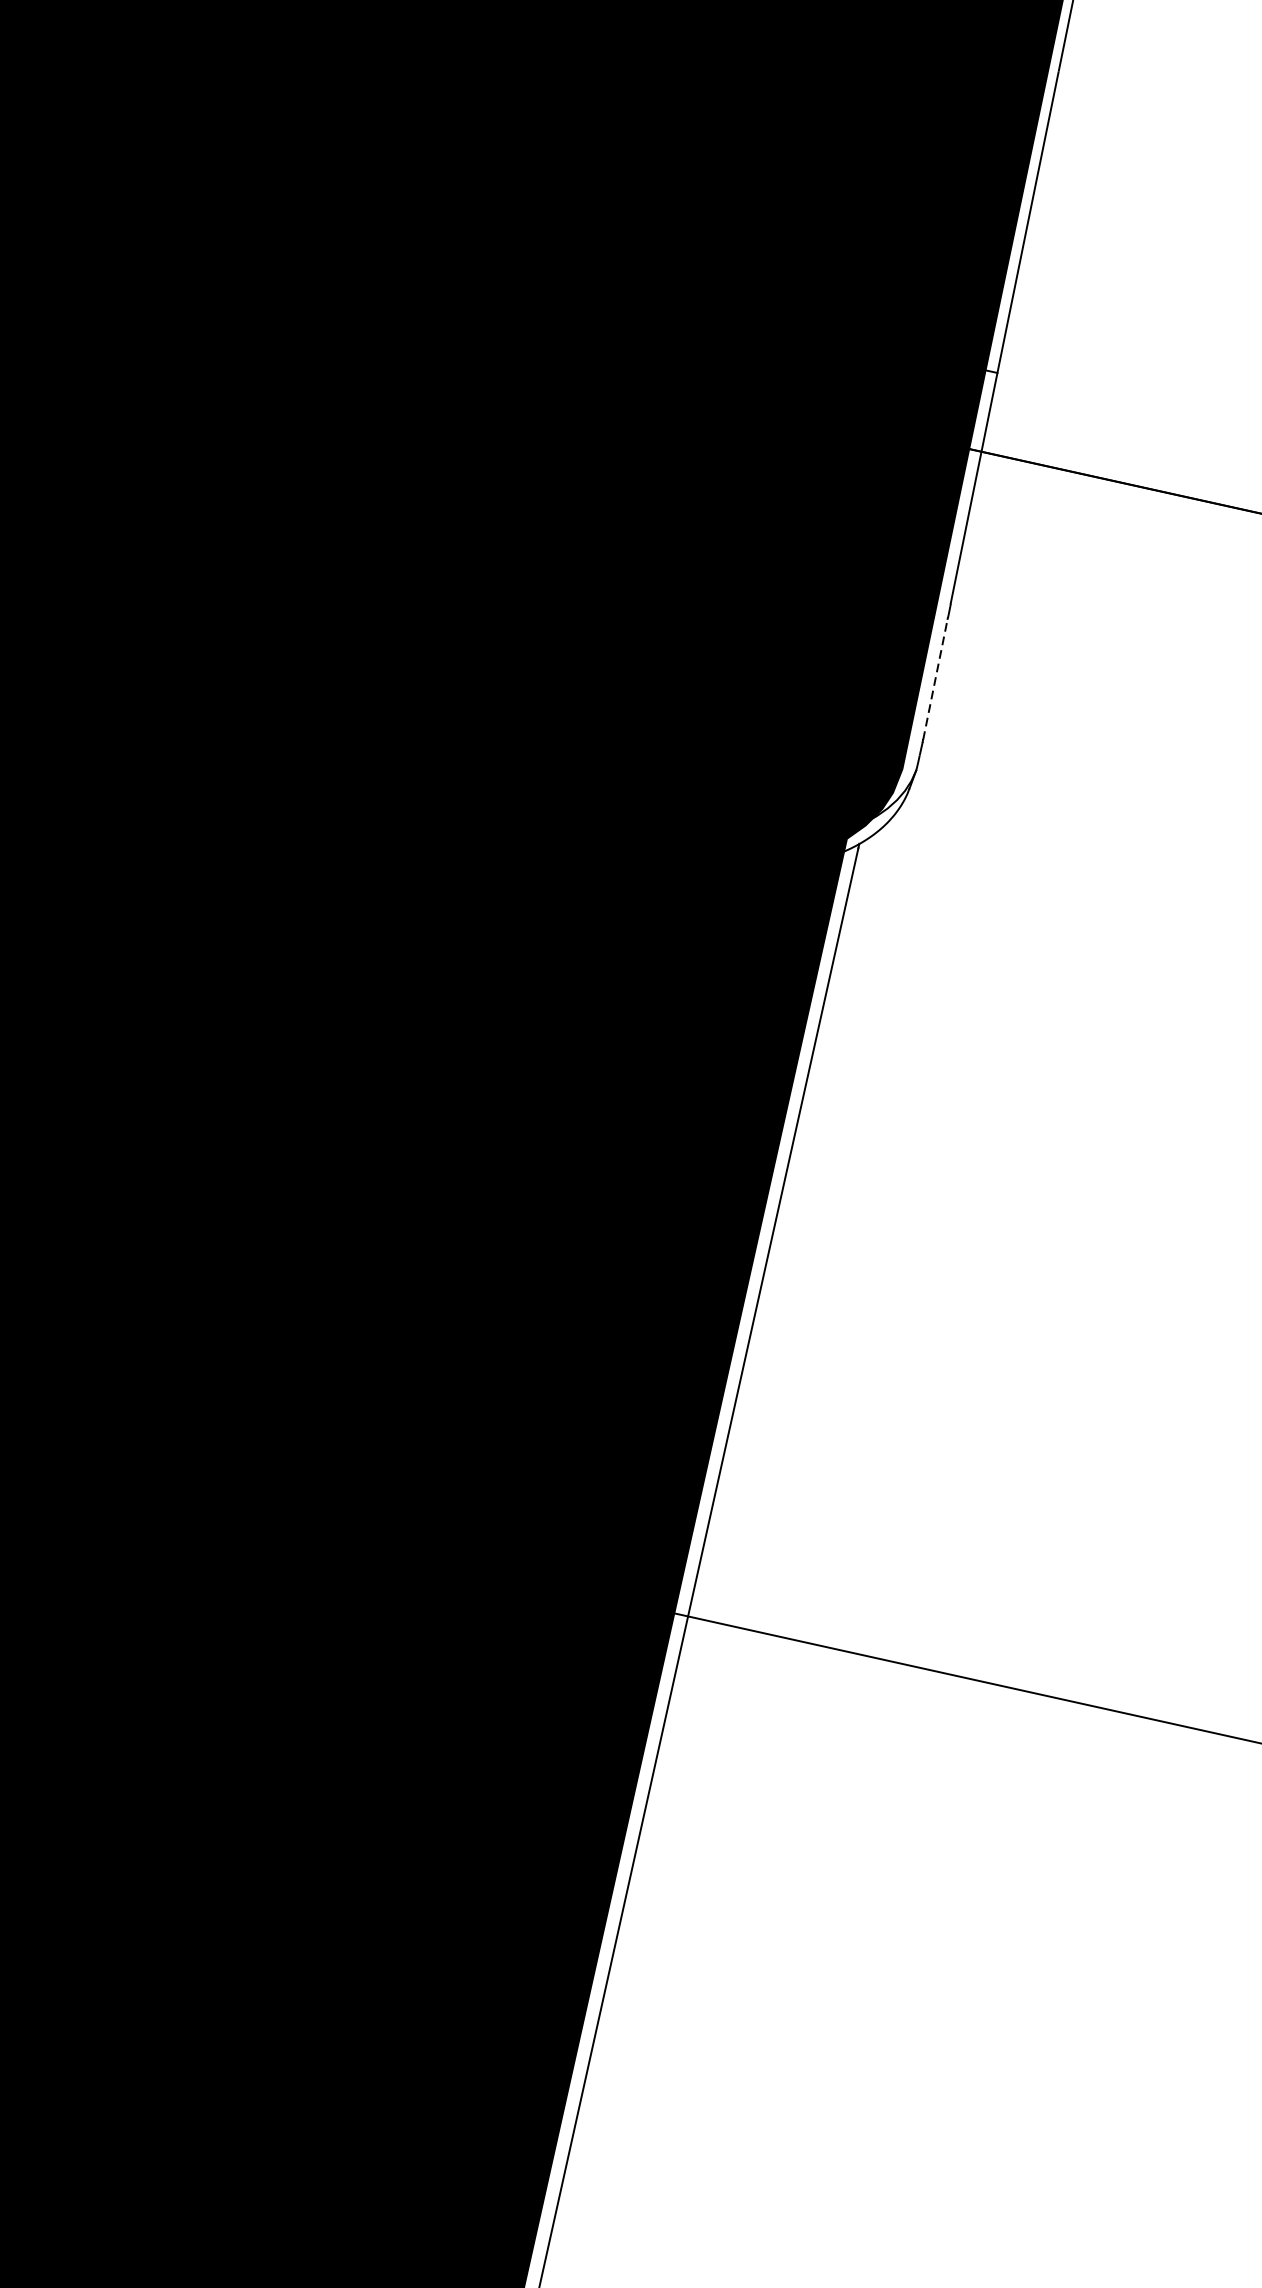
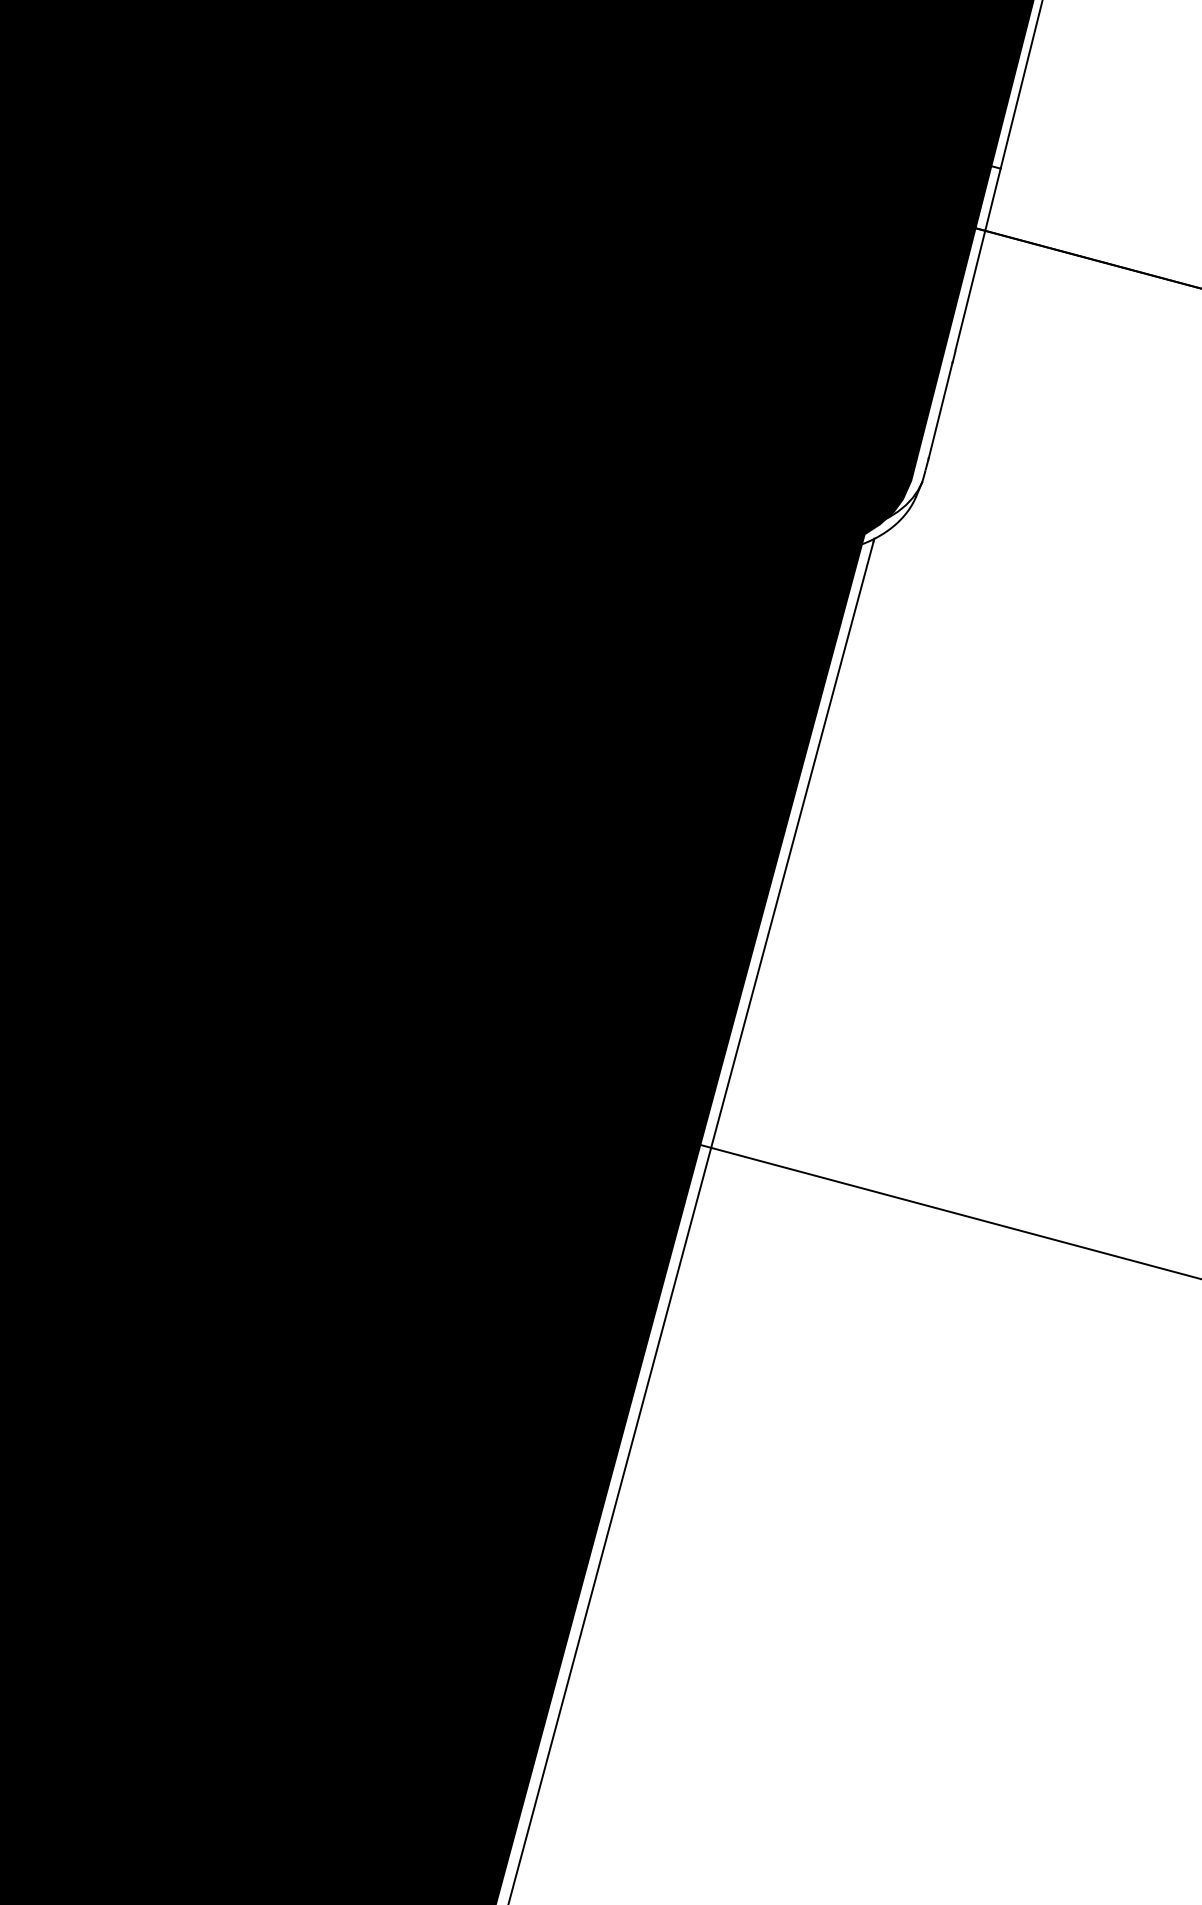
line: (935, 678) -> (940, 409), dashed -> solid

